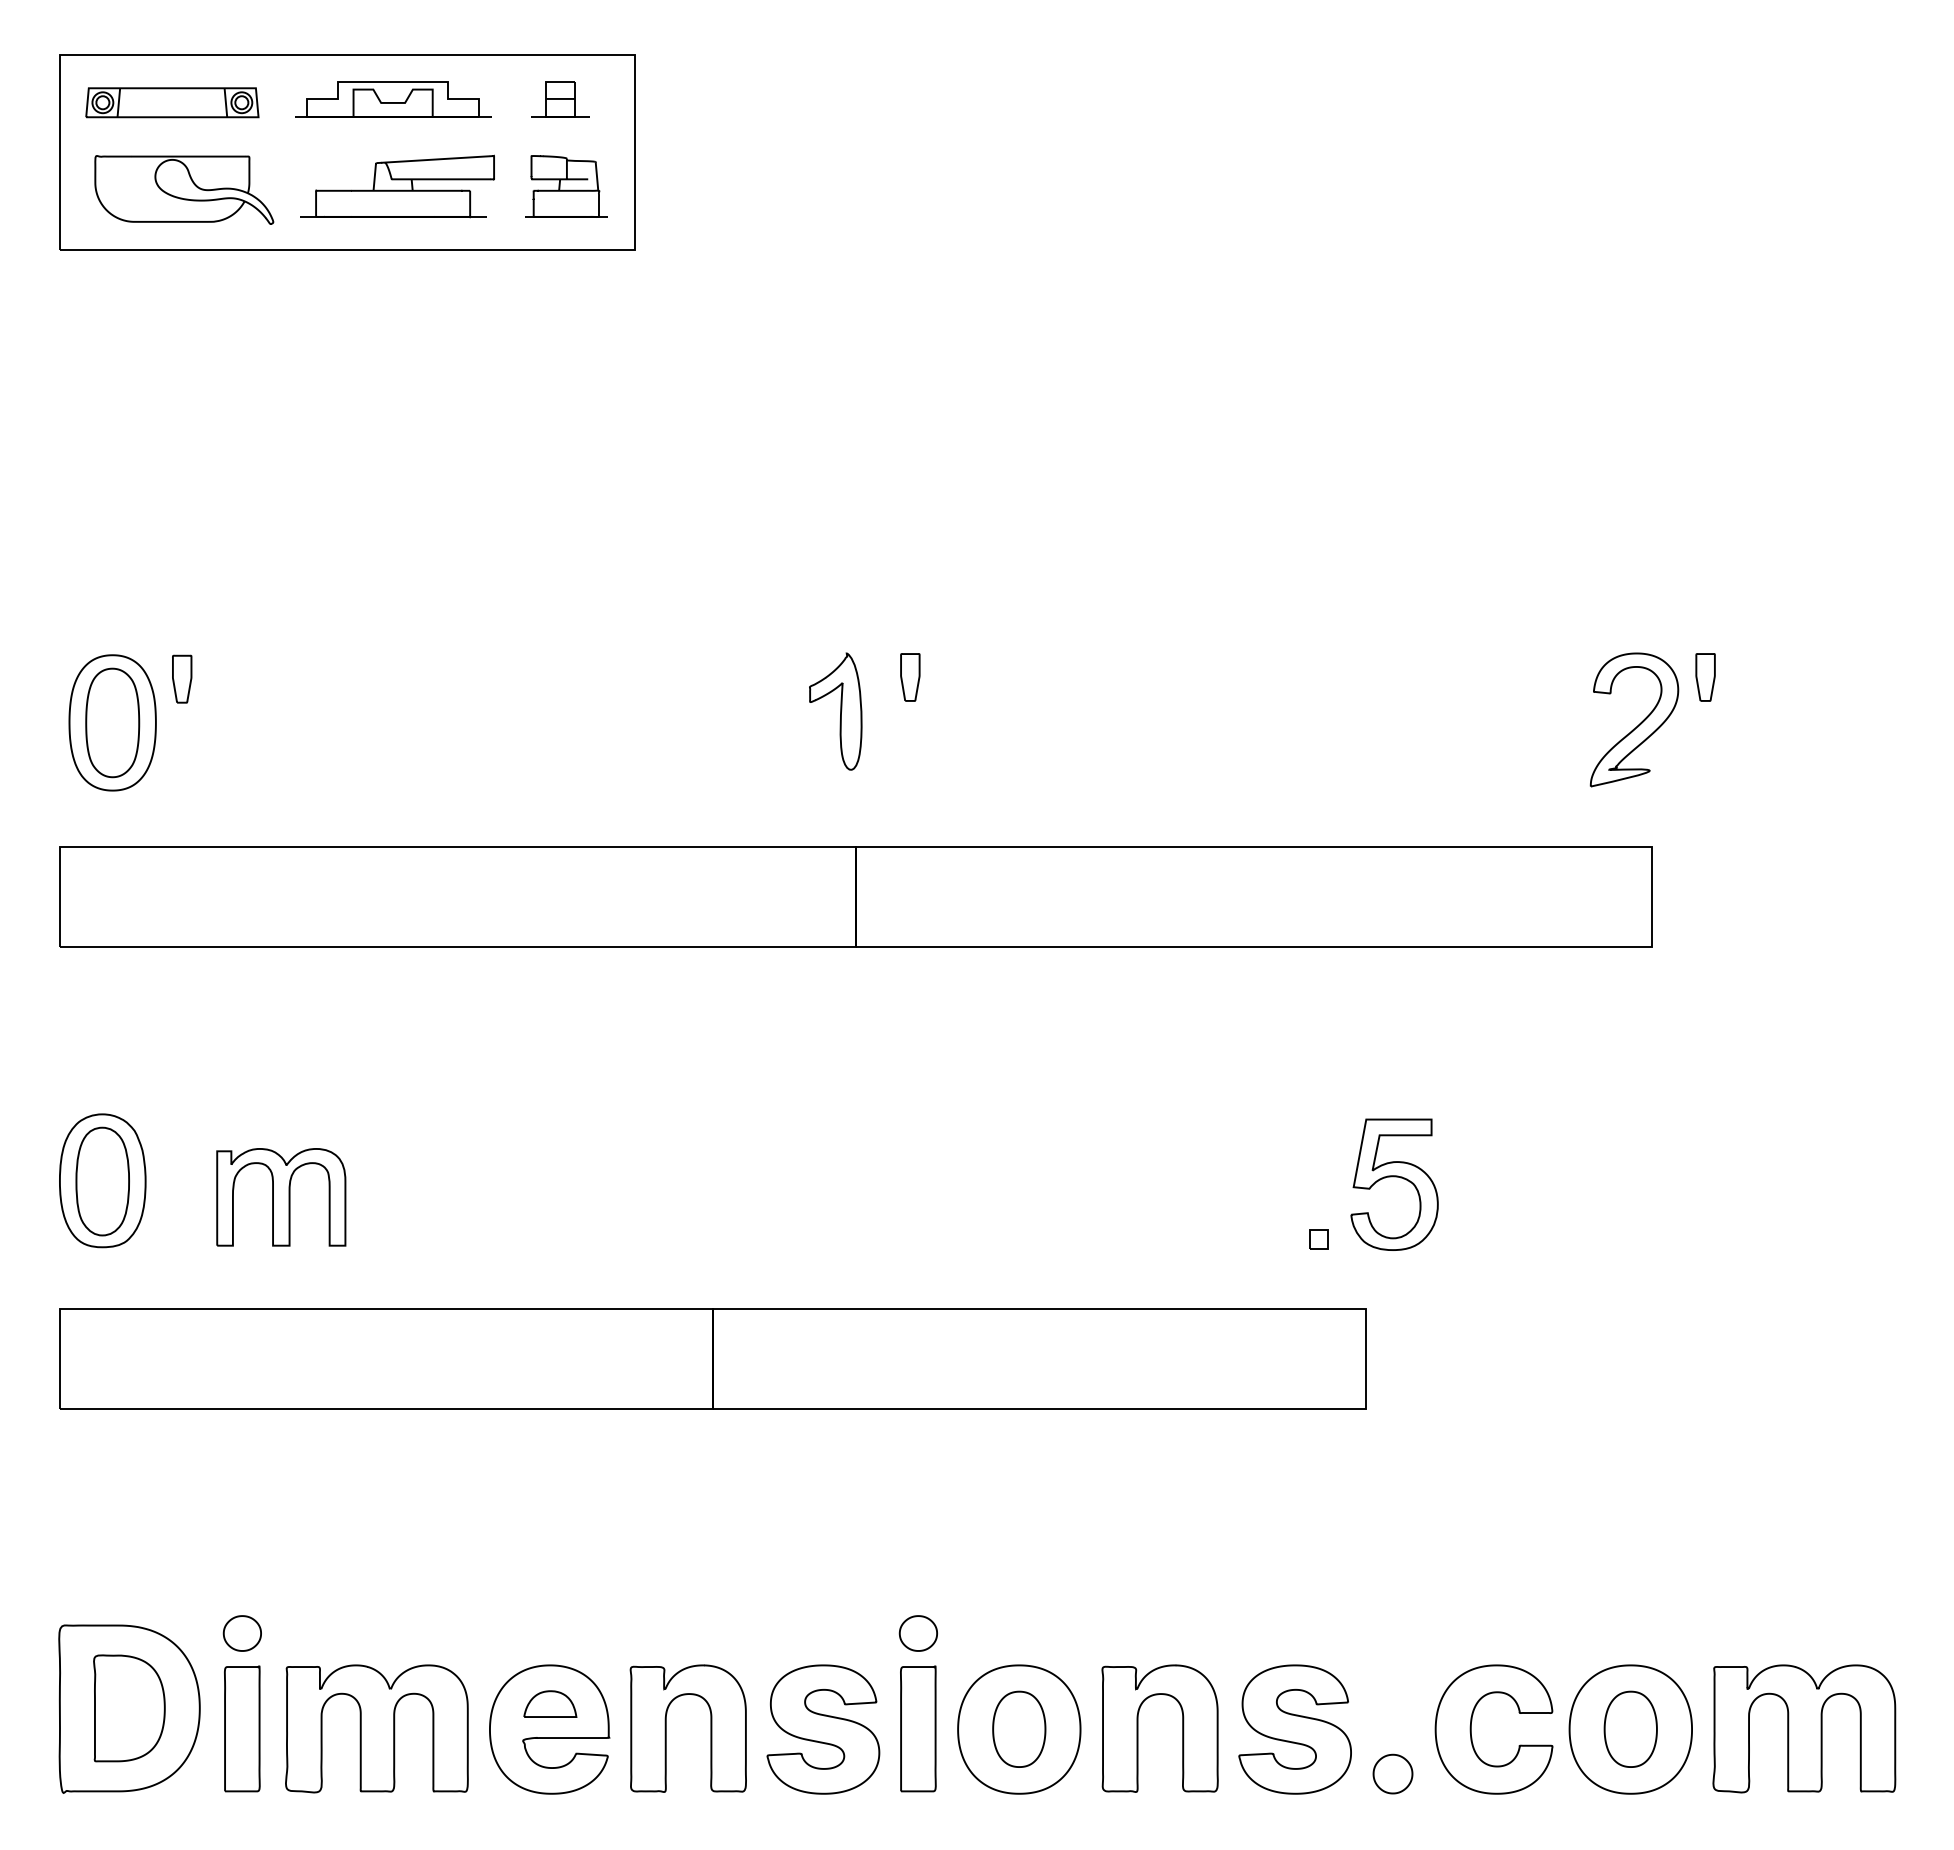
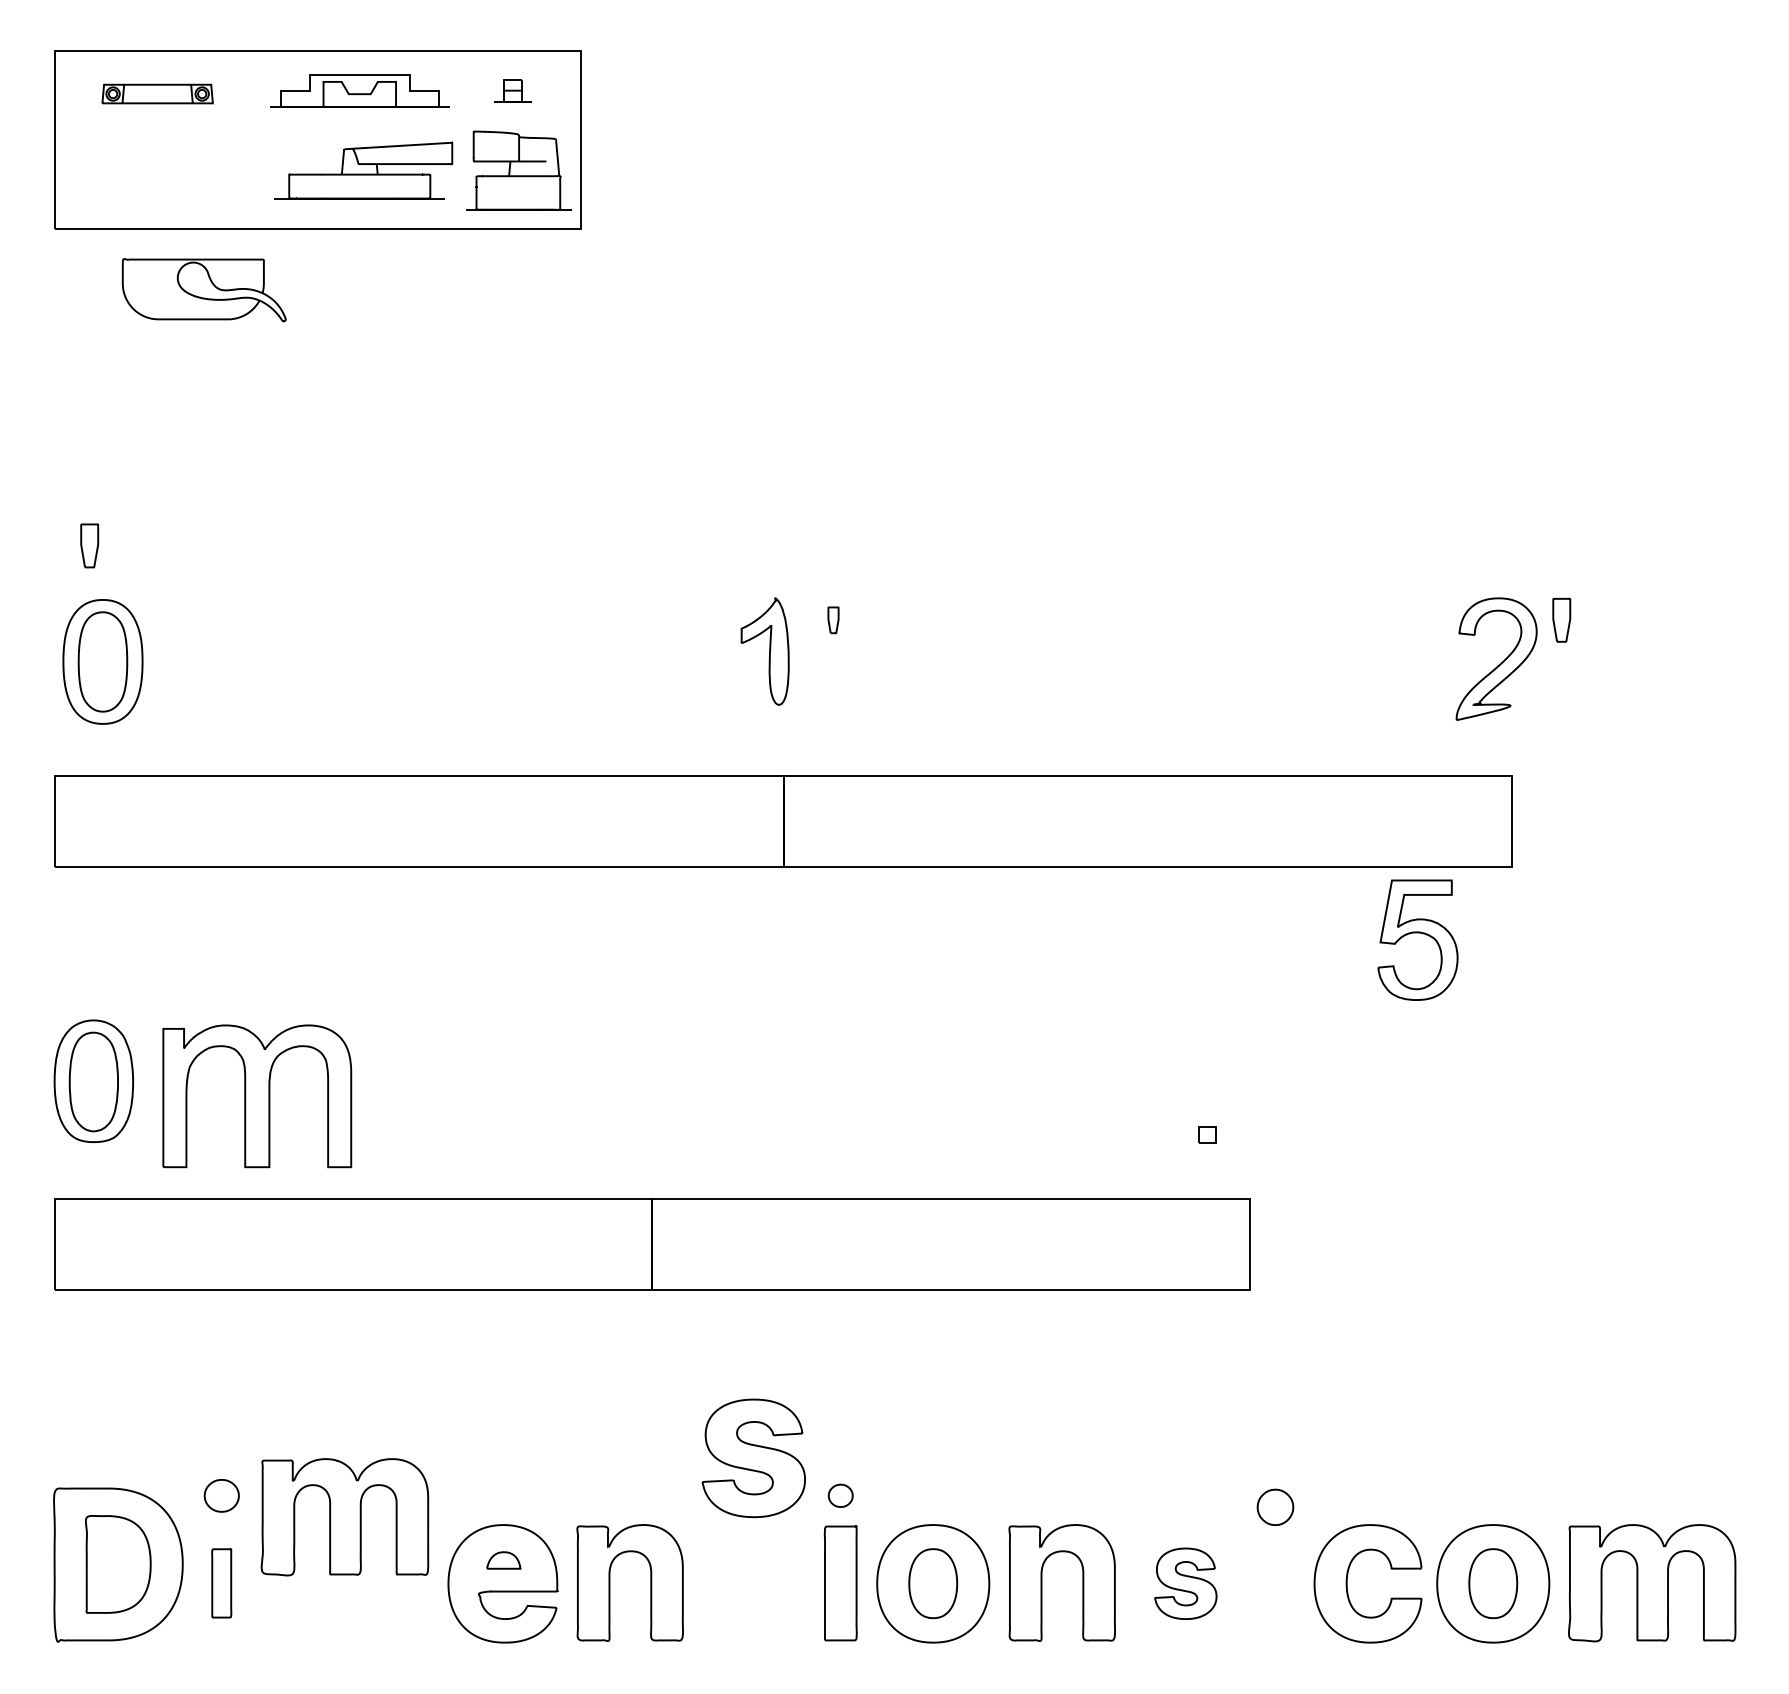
part: (560, 99) -> (513, 91), size x0.7
part: (172, 102) -> (157, 93), size x0.7
part: (566, 186) -> (518, 170), size x1.4
part: (184, 189) -> (204, 289), moved
part: (910, 677) -> (833, 620), size x0.6
part: (182, 678) -> (89, 545), moved
part: (1394, 1177) -> (1417, 933), moved
part: (281, 1197) -> (257, 1096), size x1.6
part: (917, 1633) -> (840, 1495), size x0.7
part: (550, 1703) -> (503, 1559), size x0.7
part: (242, 1728) -> (221, 1582), size x0.6
part: (376, 1728) -> (344, 1516), moved
part: (823, 1729) -> (753, 1458), moved
part: (1294, 1729) -> (1185, 1583), size x0.6
part: (1392, 1773) -> (1275, 1506), moved

